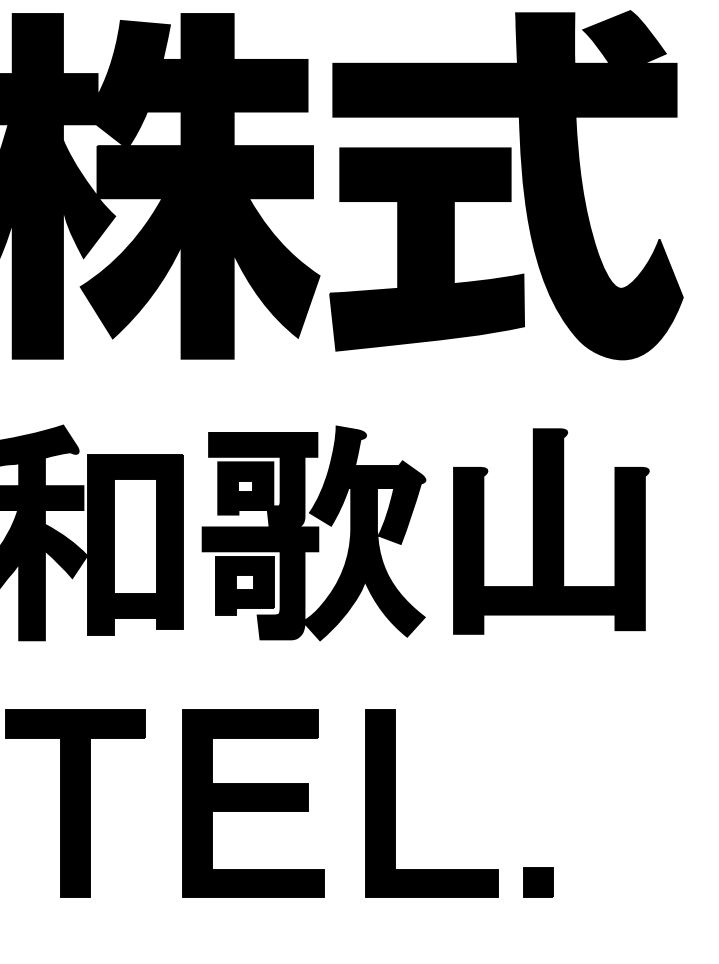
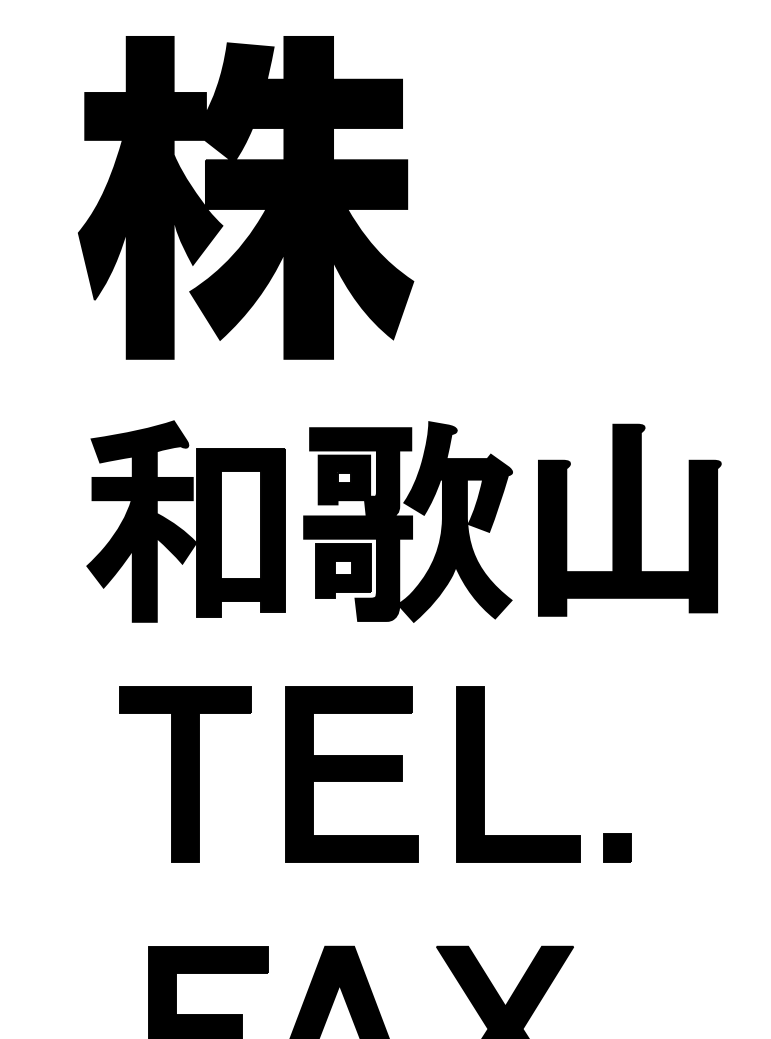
part: (506, 184) -> (587, 196), removed

